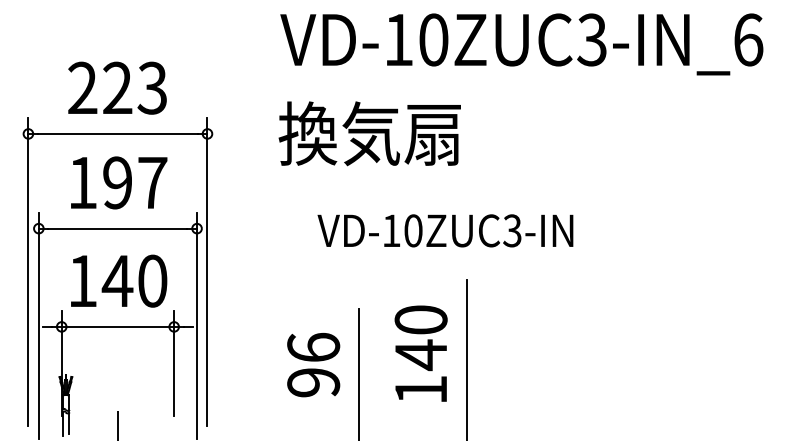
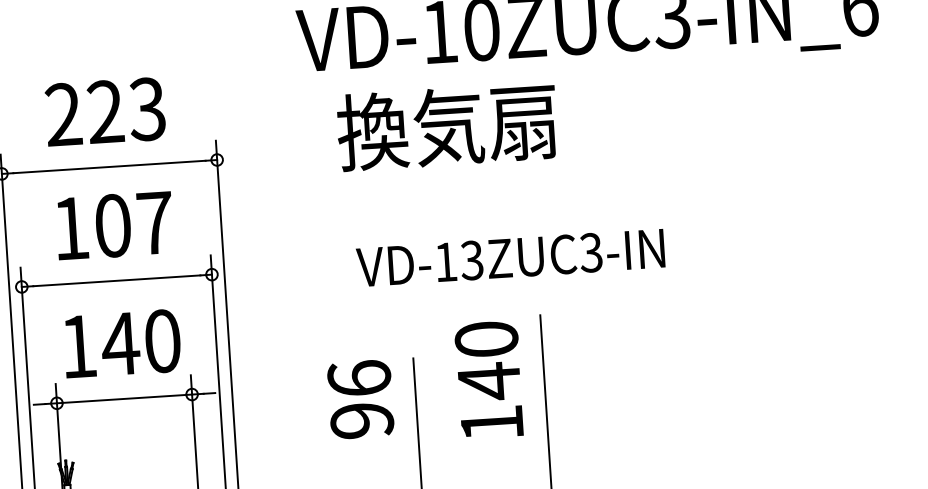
text: (369, 133) -> (446, 126), moved
text: (117, 182) -> (112, 225), 197 -> 107
text: (413, 230) -> (472, 260), VD-10ZUC3-IN -> VD-13ZUC3-IN
text: (420, 353) -> (488, 379), moved
text: (313, 365) -> (360, 400), moved

